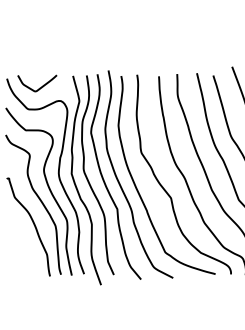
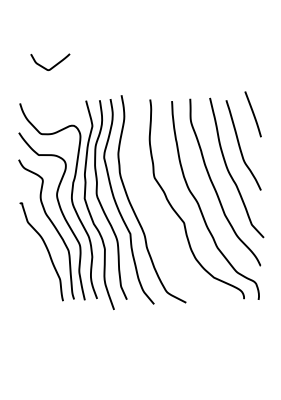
curve: (40, 86) -> (53, 65), moved
curve: (138, 189) -> (151, 214), removed

